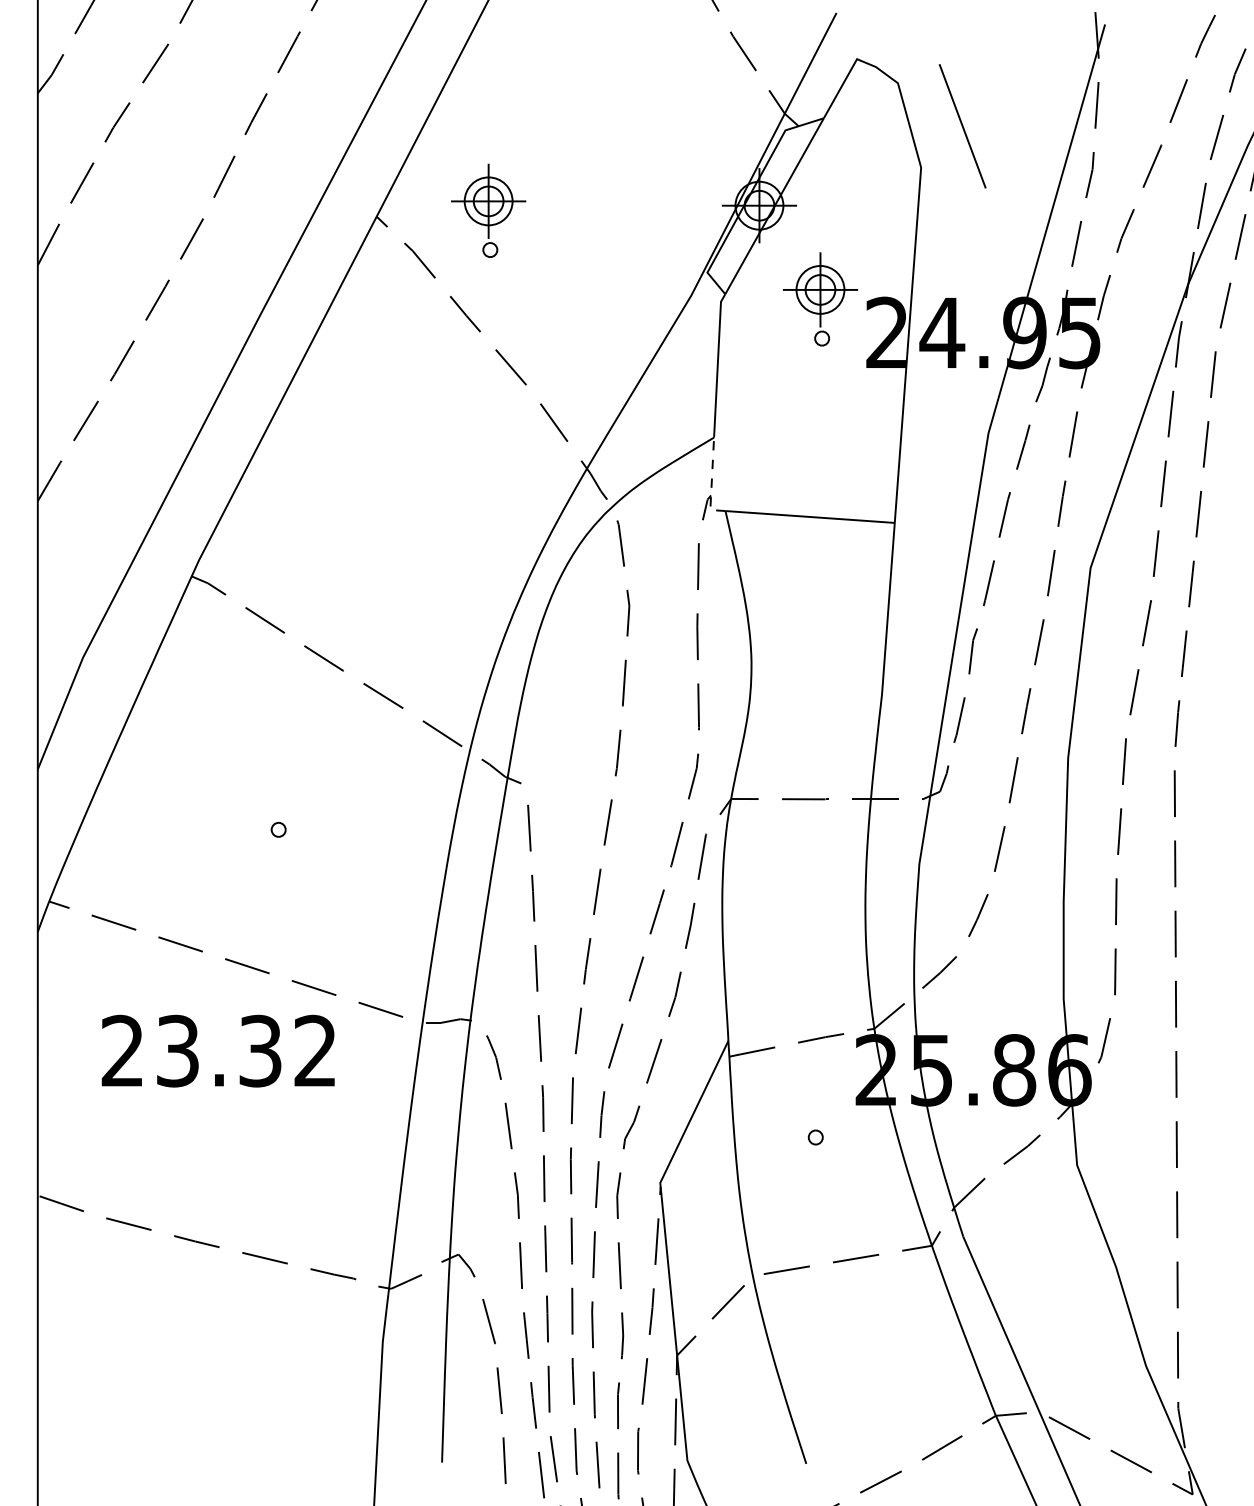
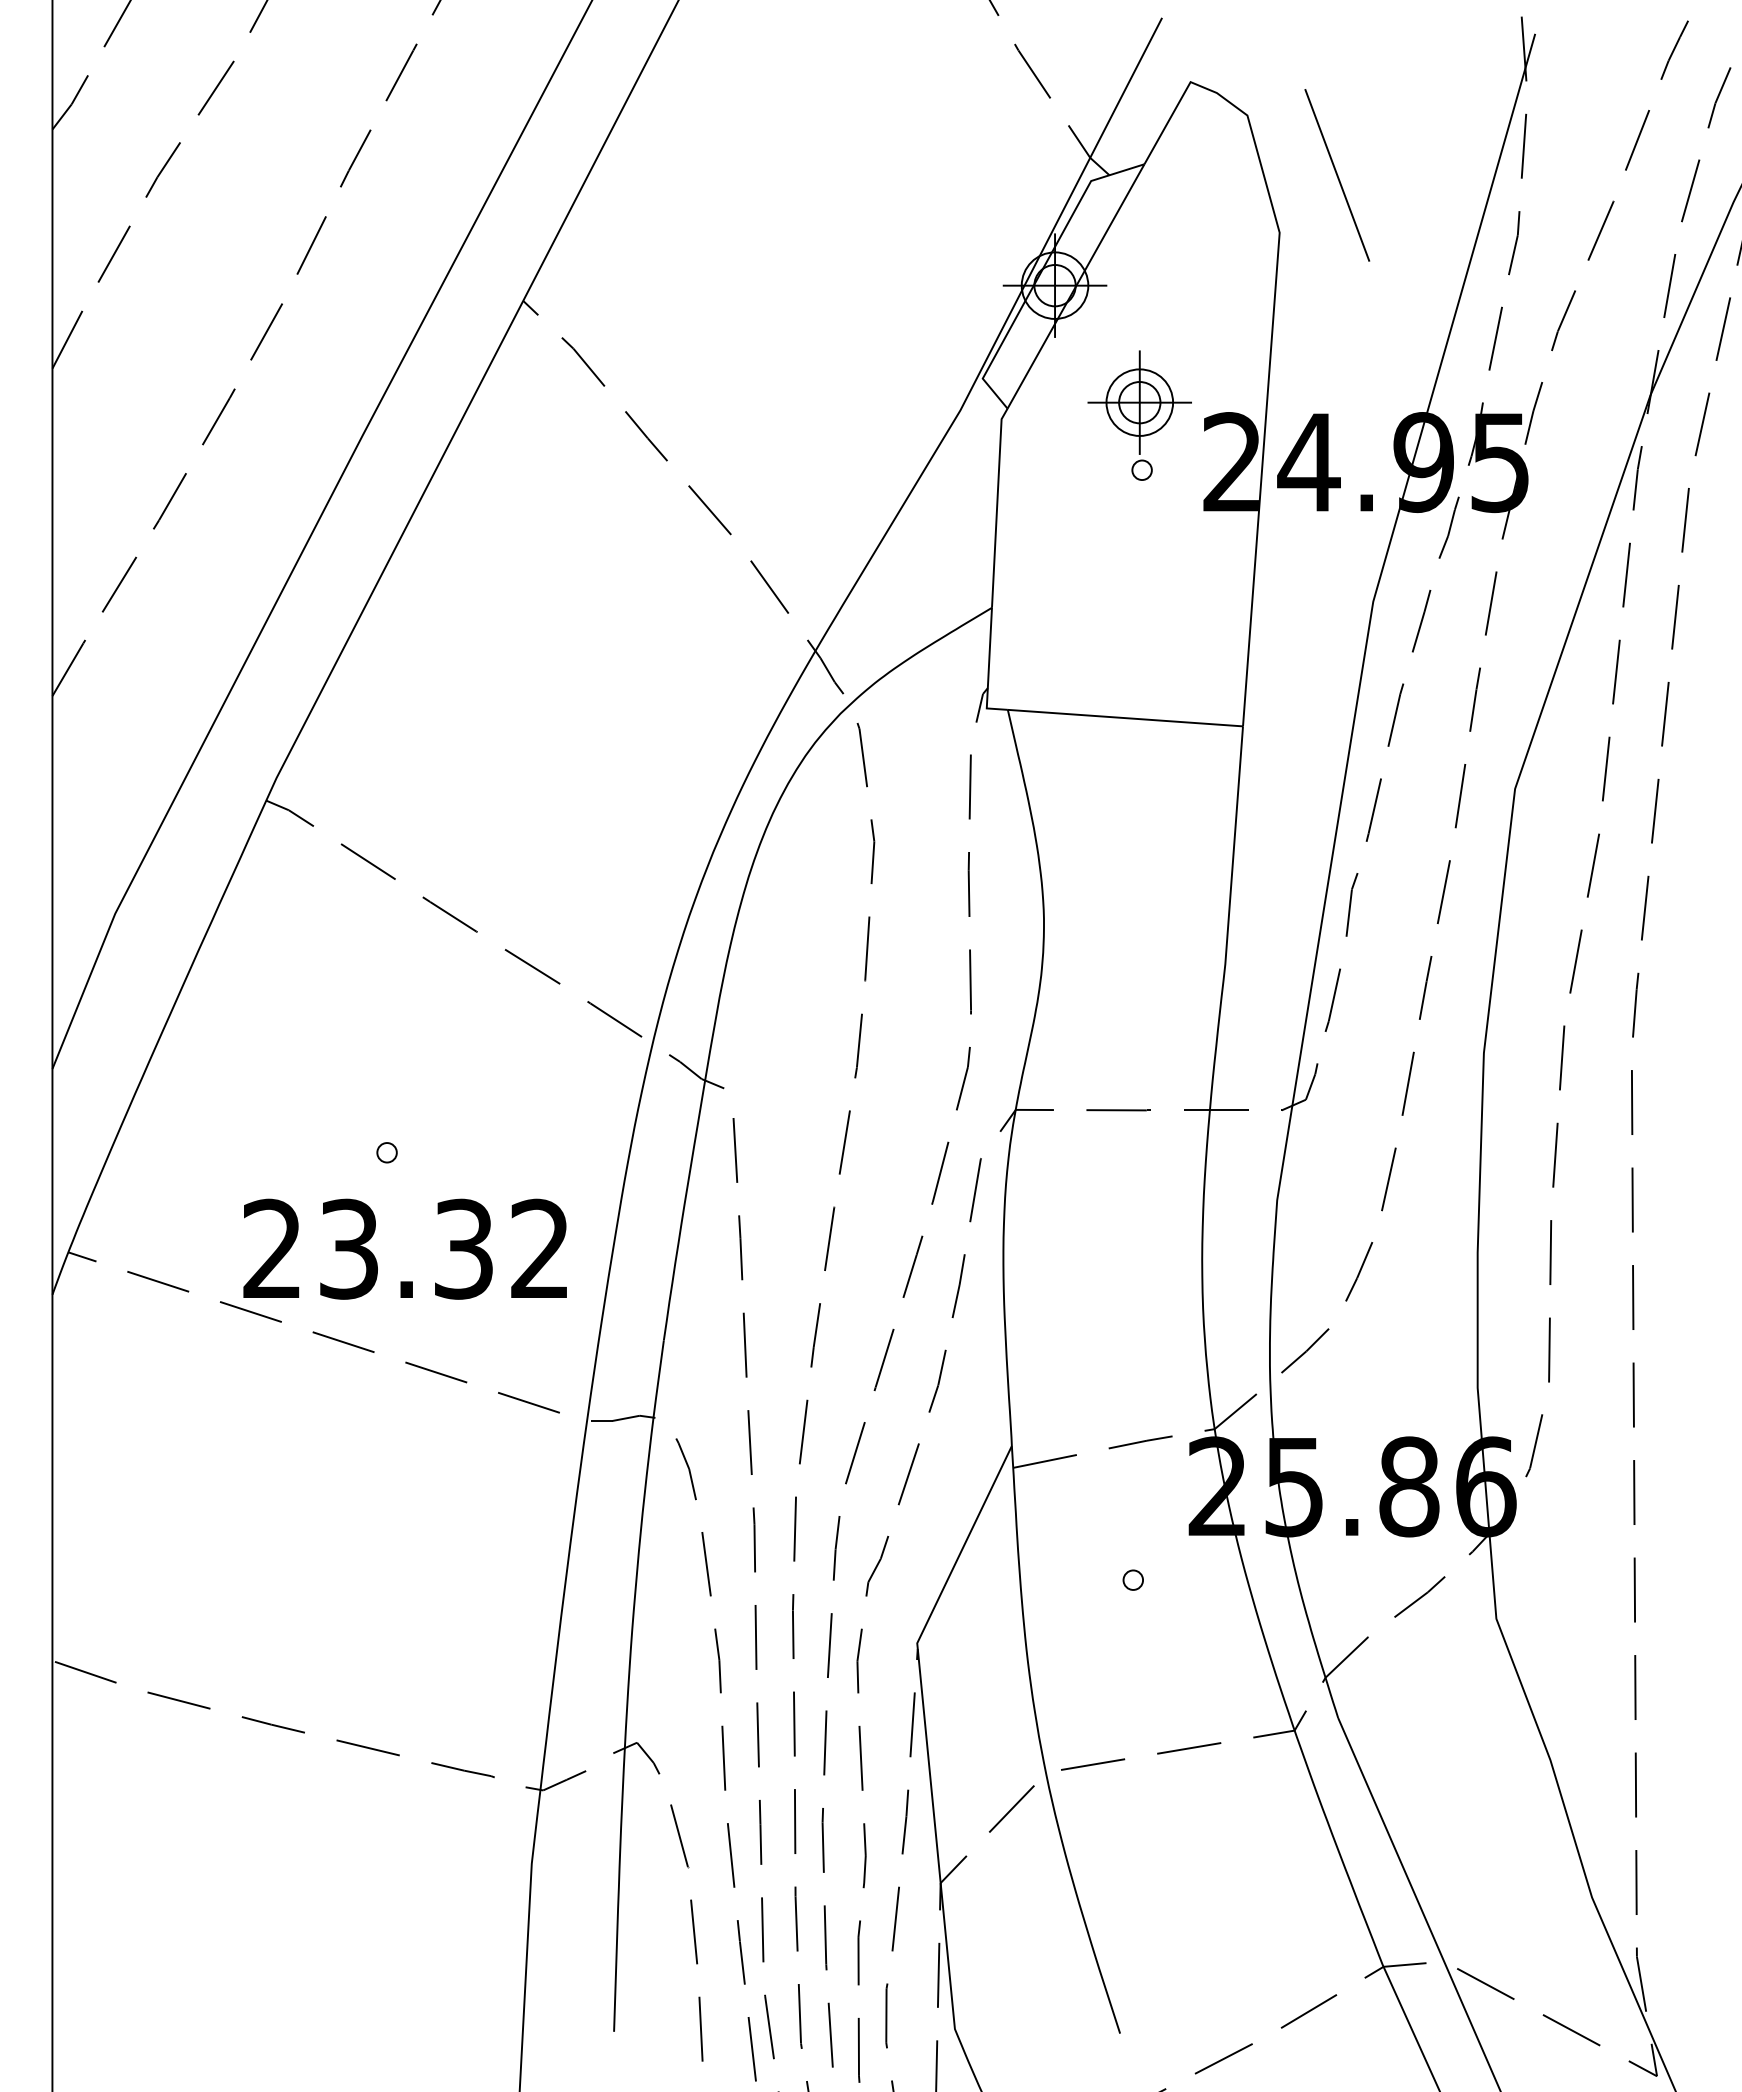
part: (488, 210) -> (678, 292), removed
line: (711, 481) -> (988, 669), dashed -> solid
text: (217, 1050) -> (404, 1248), moved

